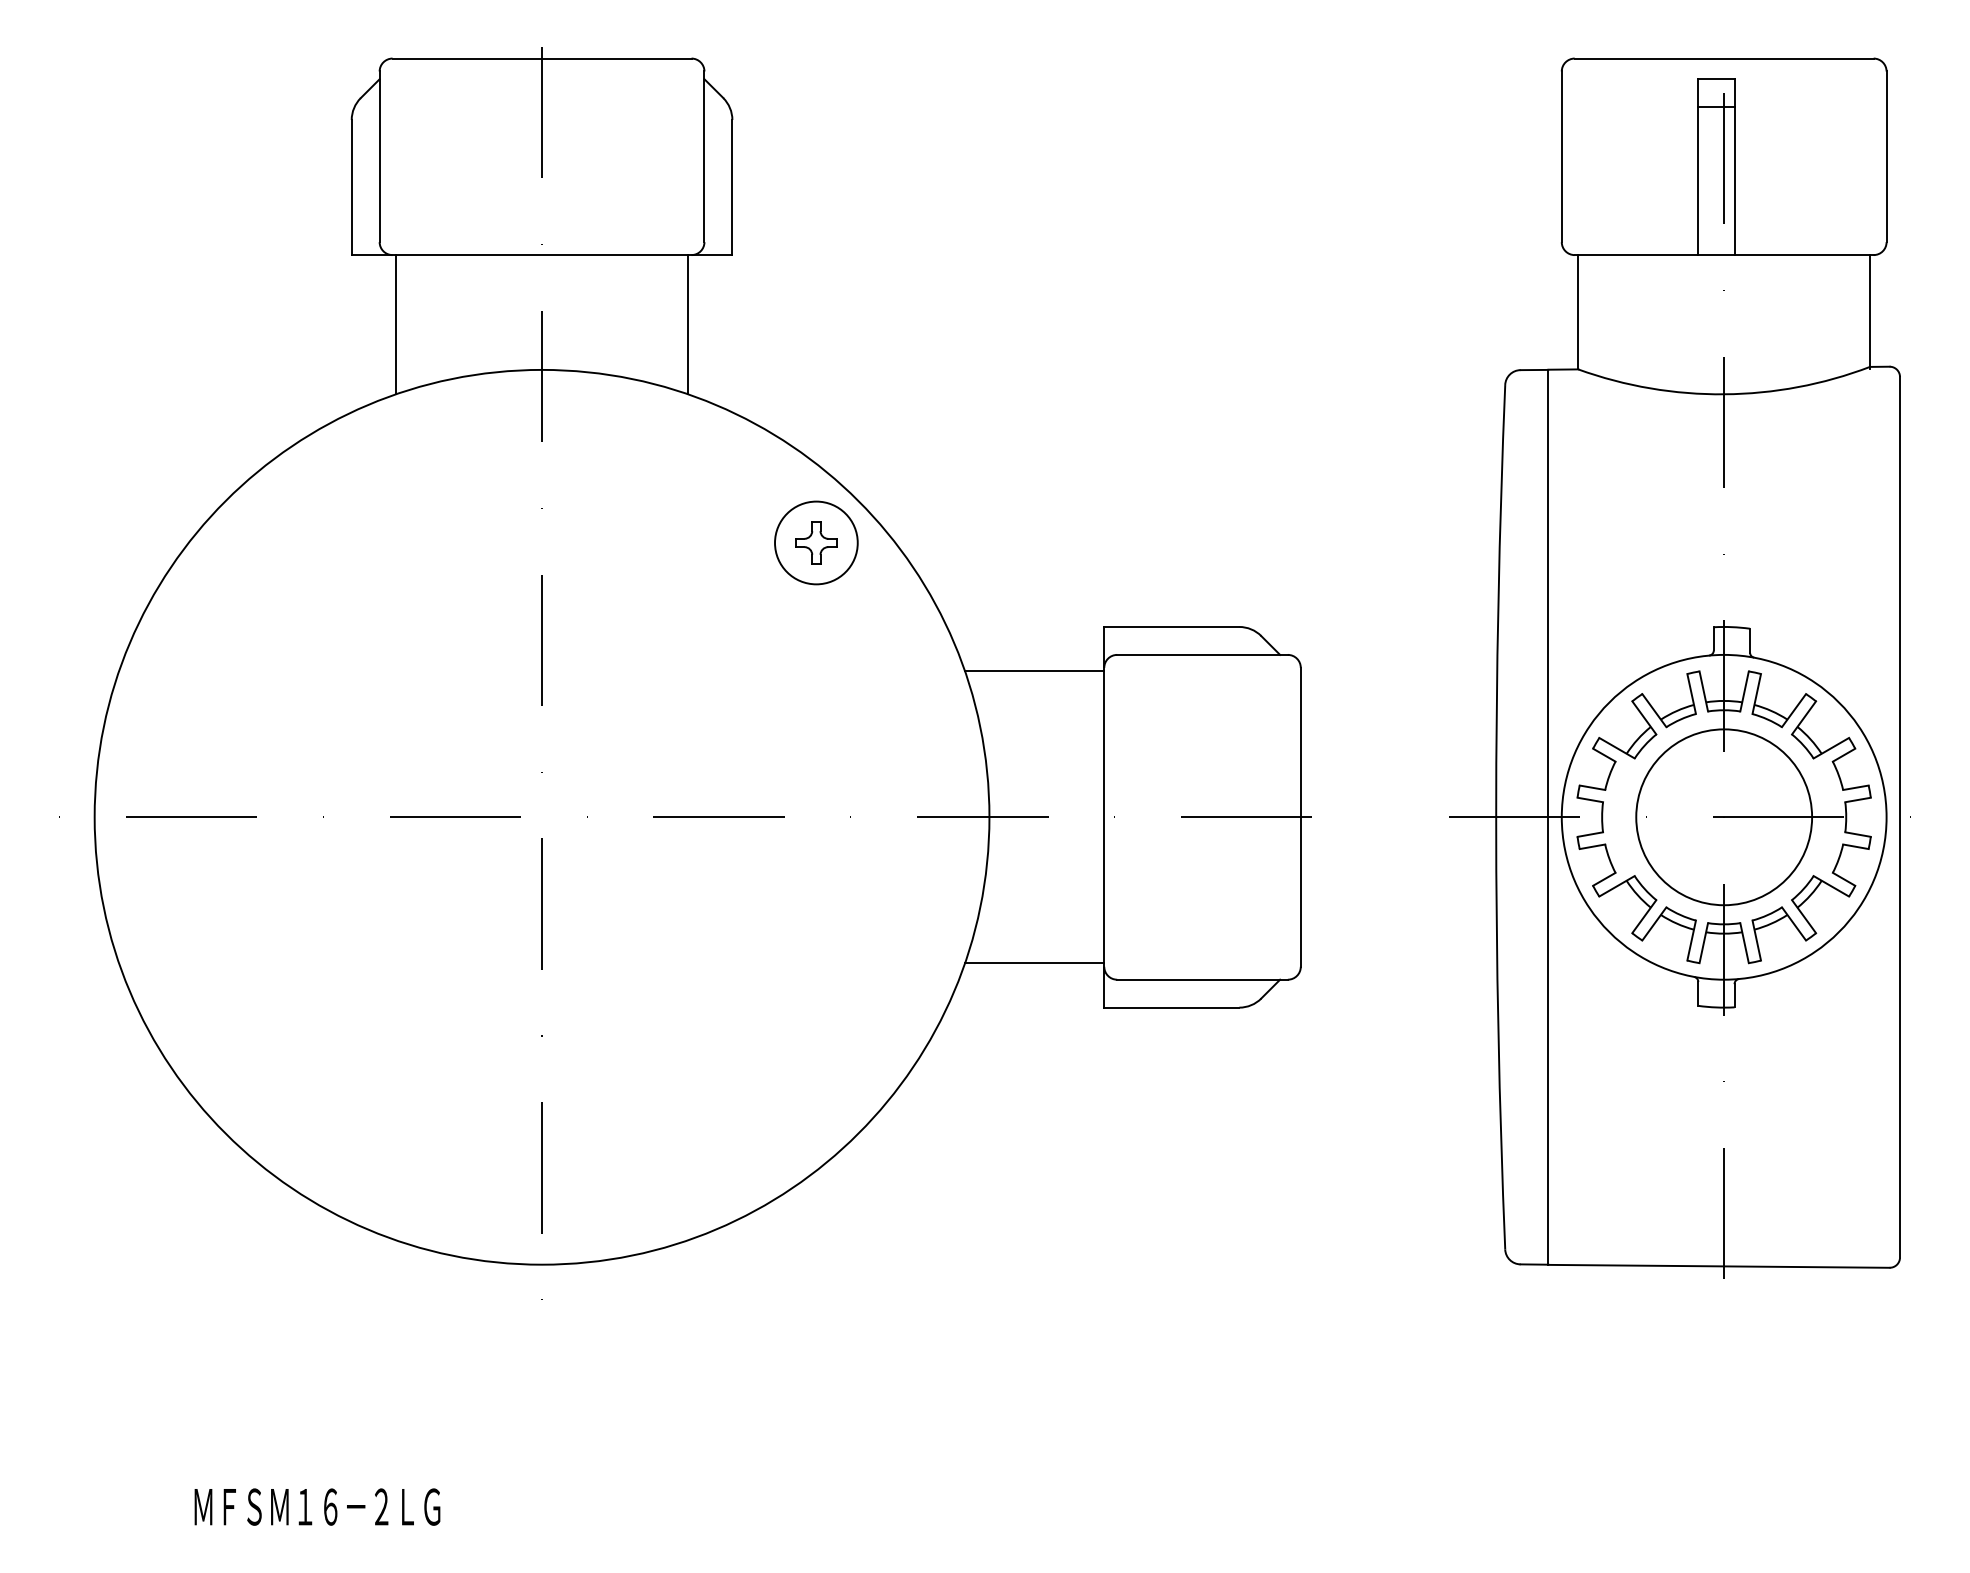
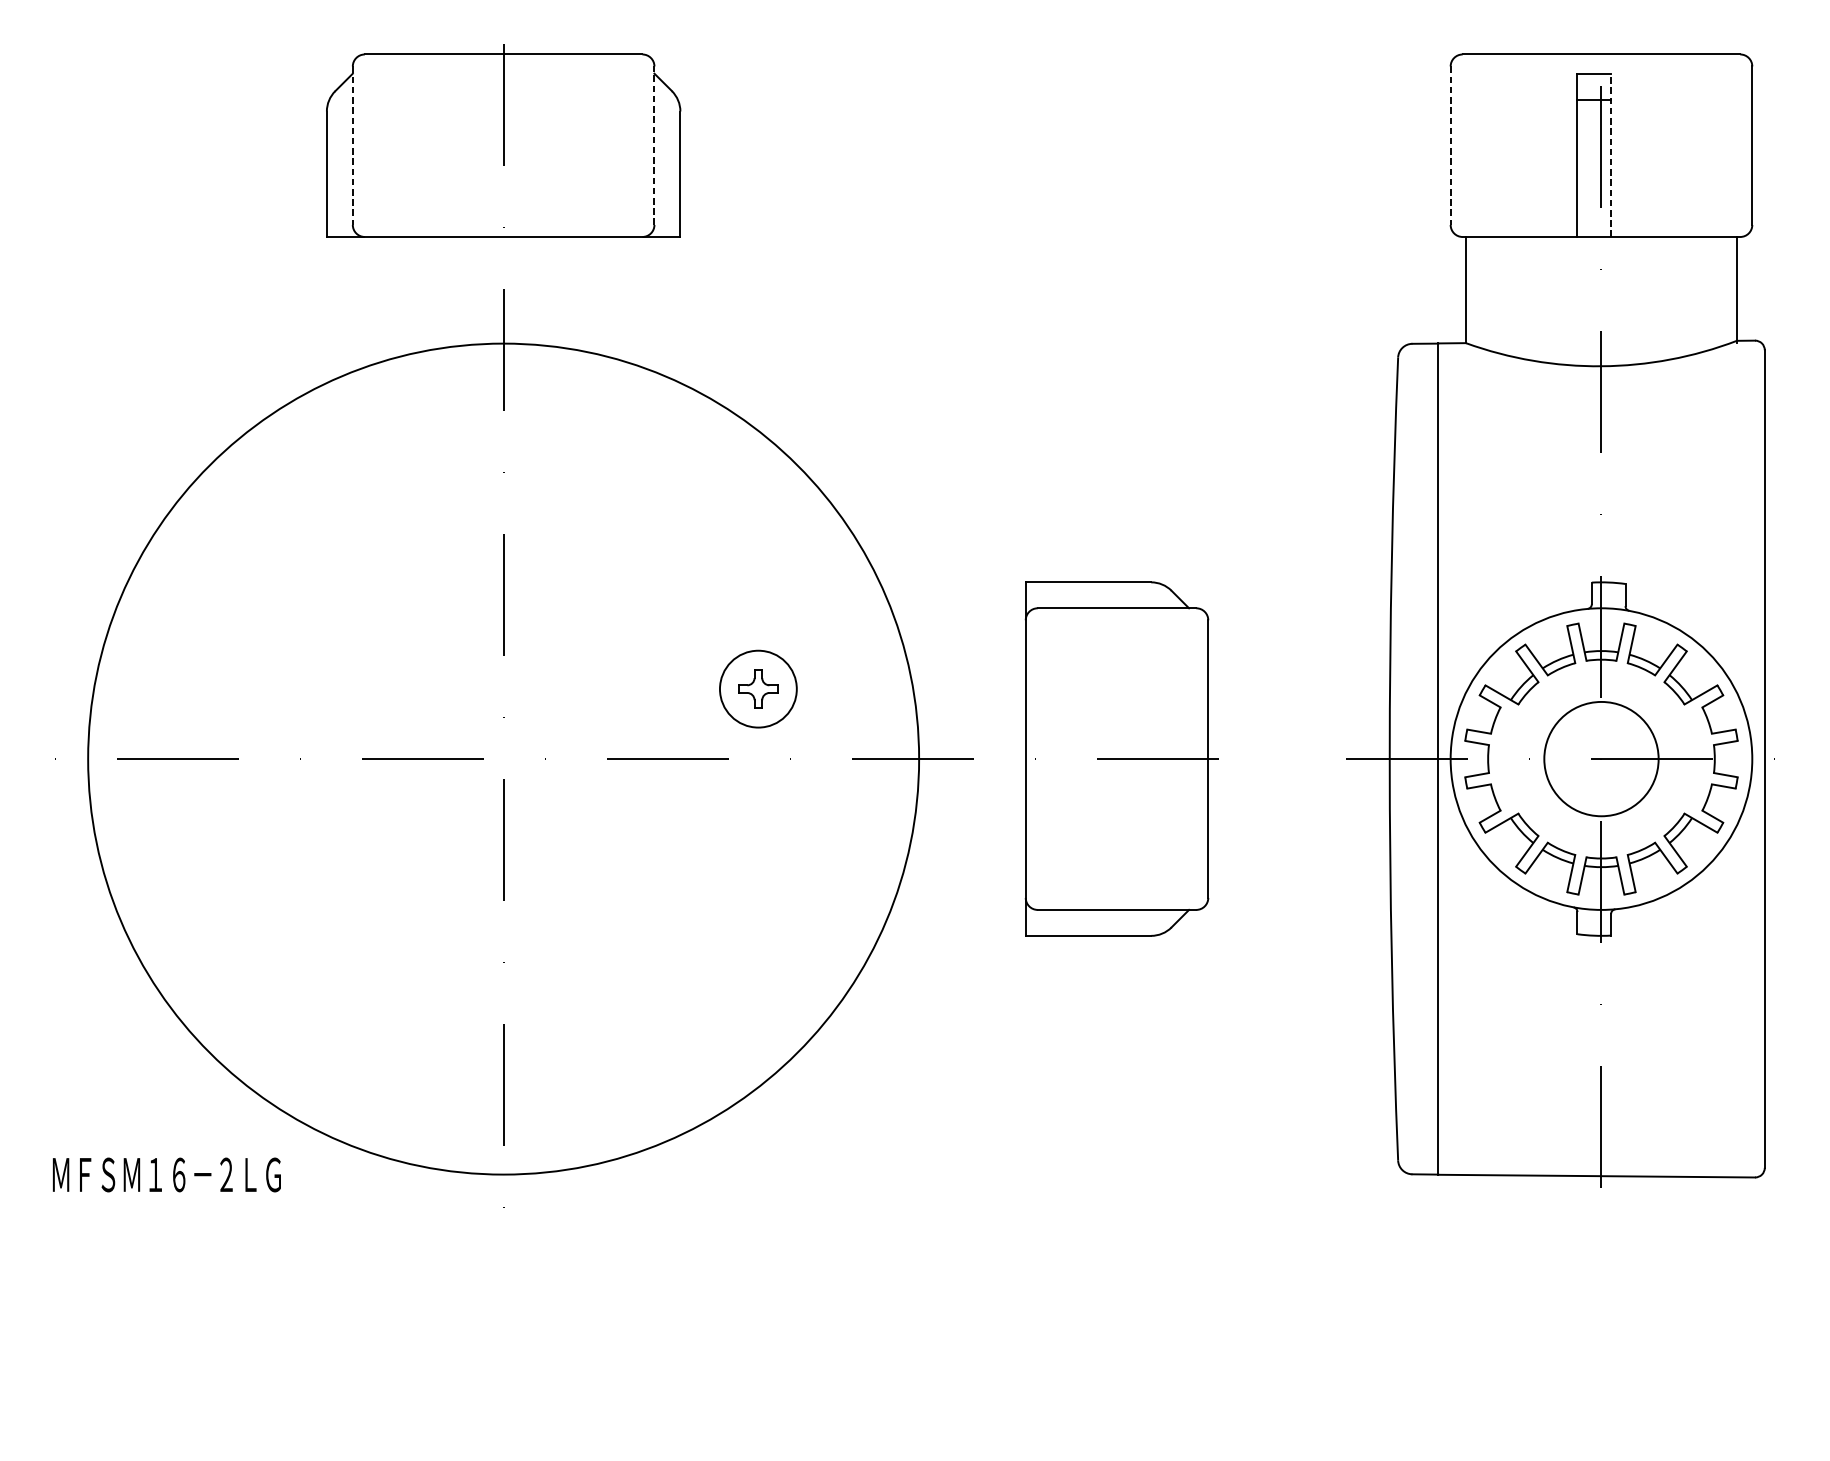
line: (704, 156) -> (654, 145), solid -> dashed
line: (379, 157) -> (352, 146), solid -> dashed
line: (1561, 157) -> (1450, 146), solid -> dashed
line: (1734, 167) -> (1611, 155), solid -> dashed
line: (396, 324) -> (368, 301), removed
line: (687, 324) -> (638, 301), removed
part: (816, 542) -> (758, 688), moved
line: (1034, 671) -> (960, 623), removed
circle: (1724, 817) -> (1601, 759), size x0.7
line: (1034, 963) -> (960, 894), removed
text: (317, 1506) -> (166, 1174), moved

